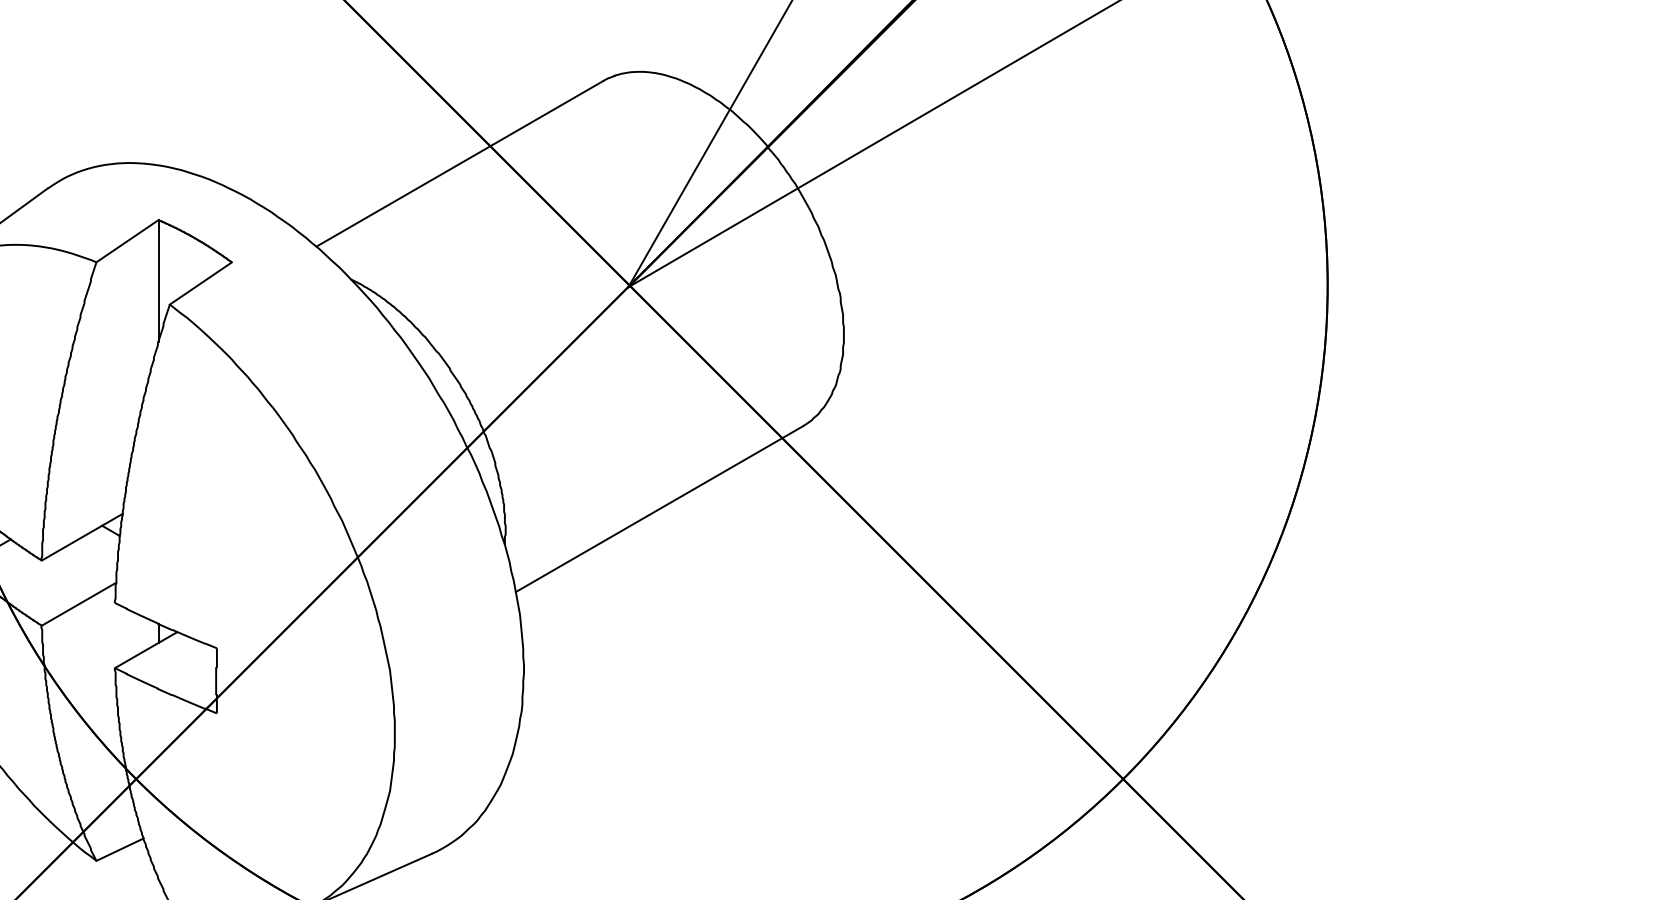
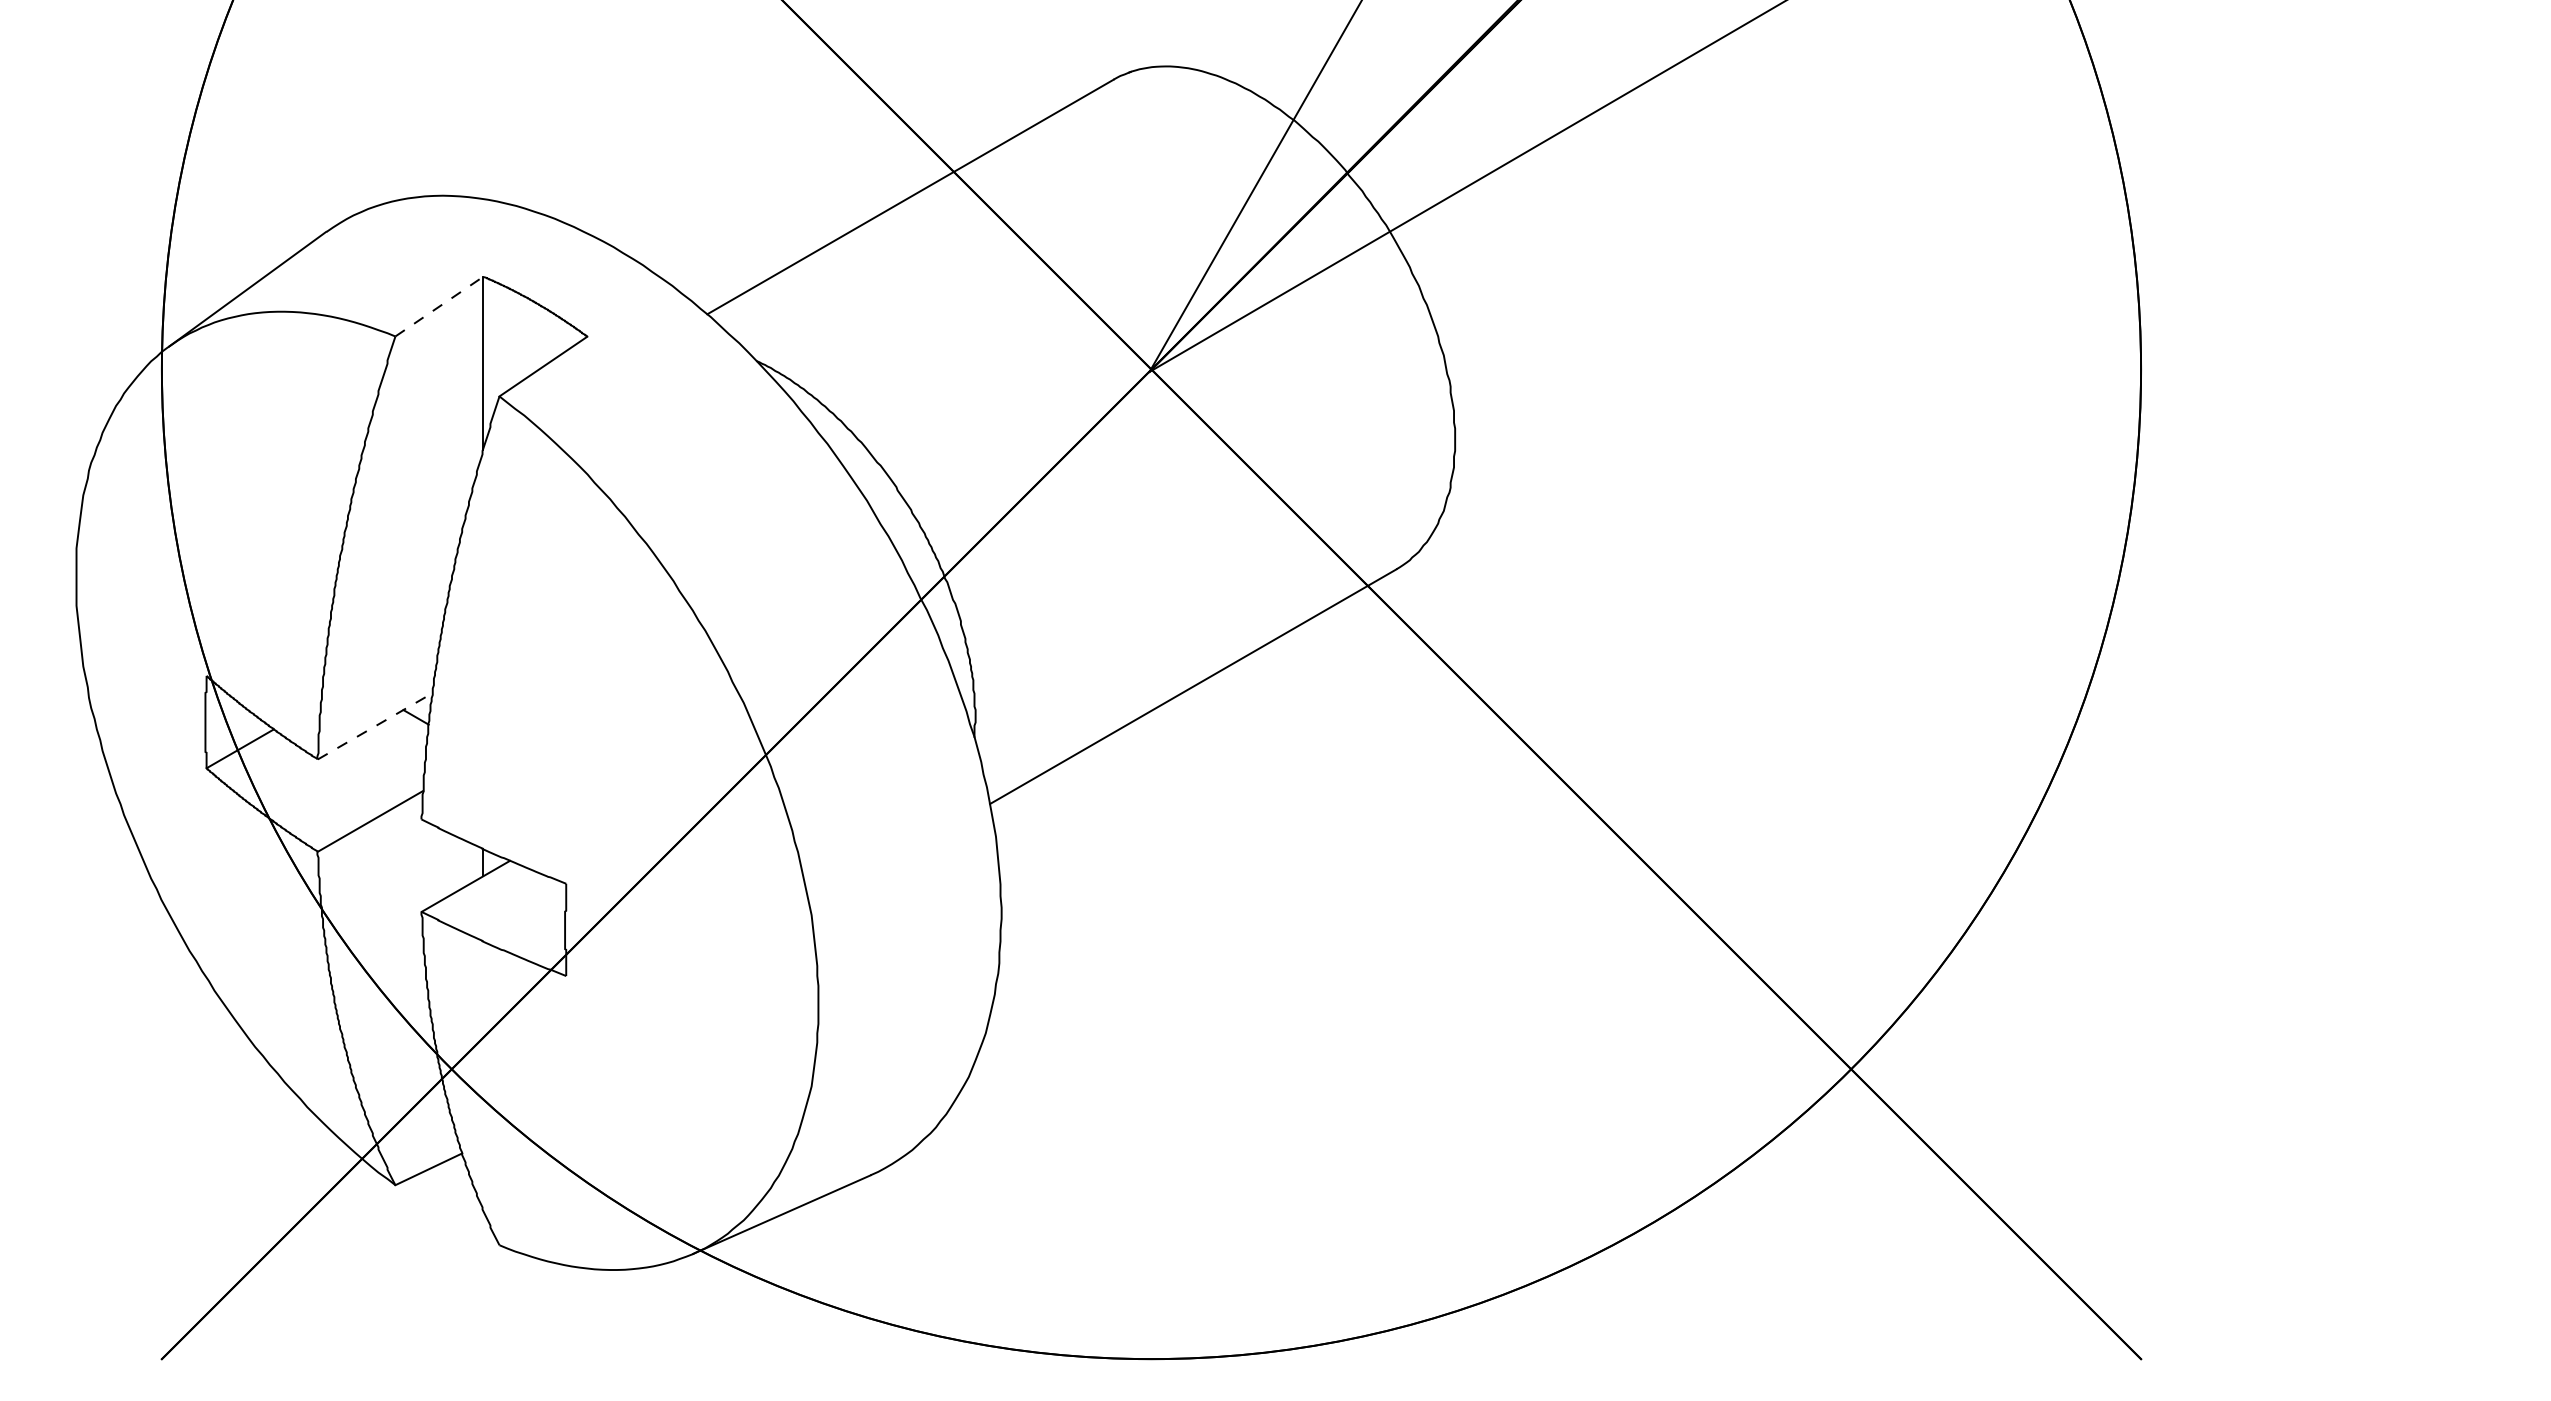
line: (127, 241) -> (439, 306), solid -> dashed
line: (82, 537) -> (375, 726), solid -> dashed

